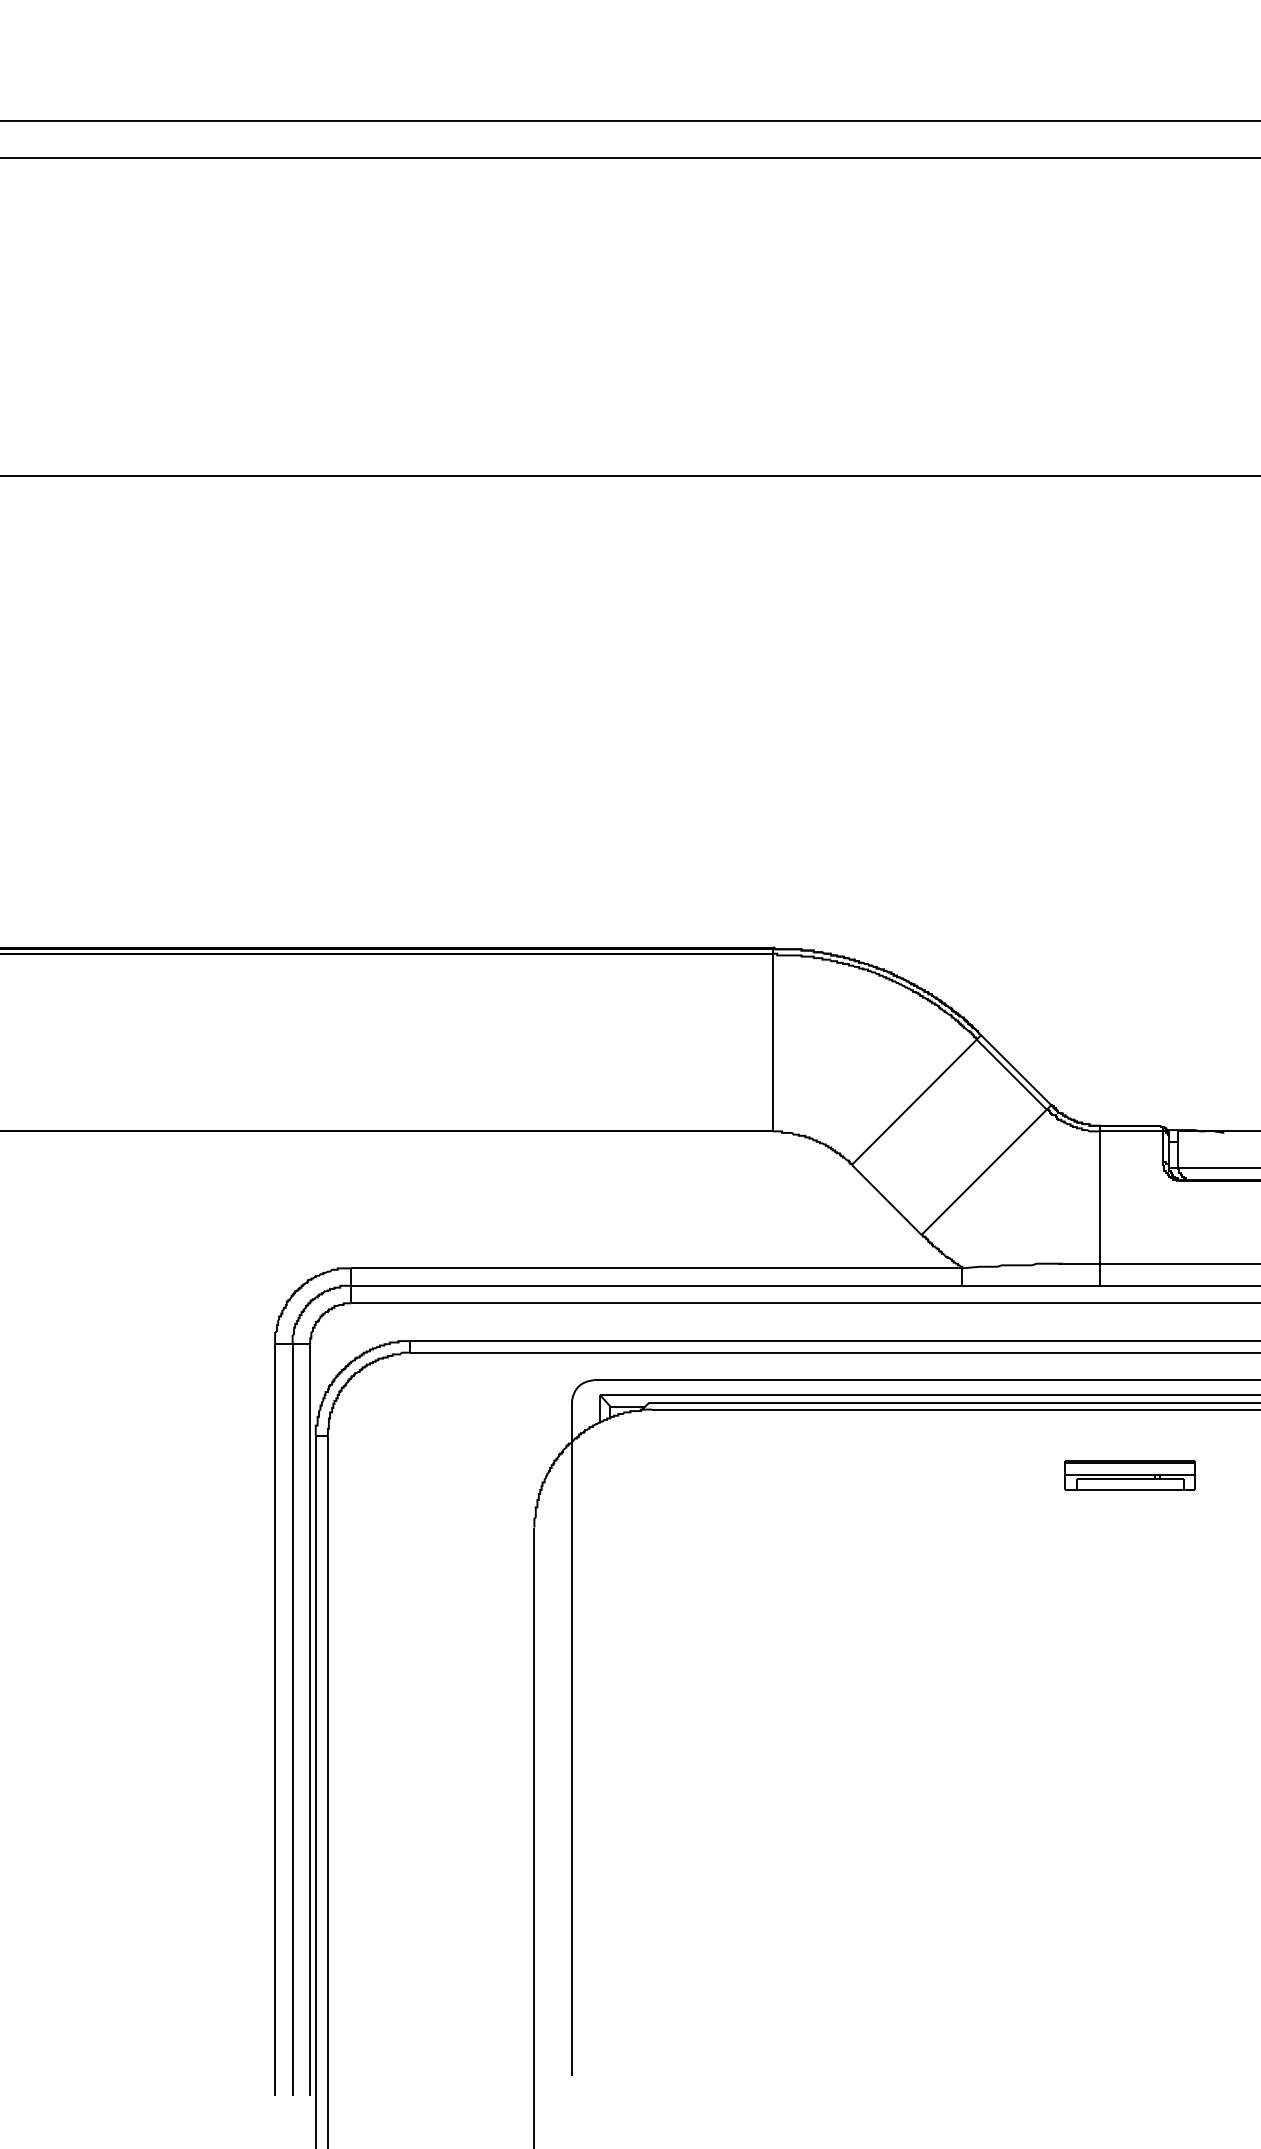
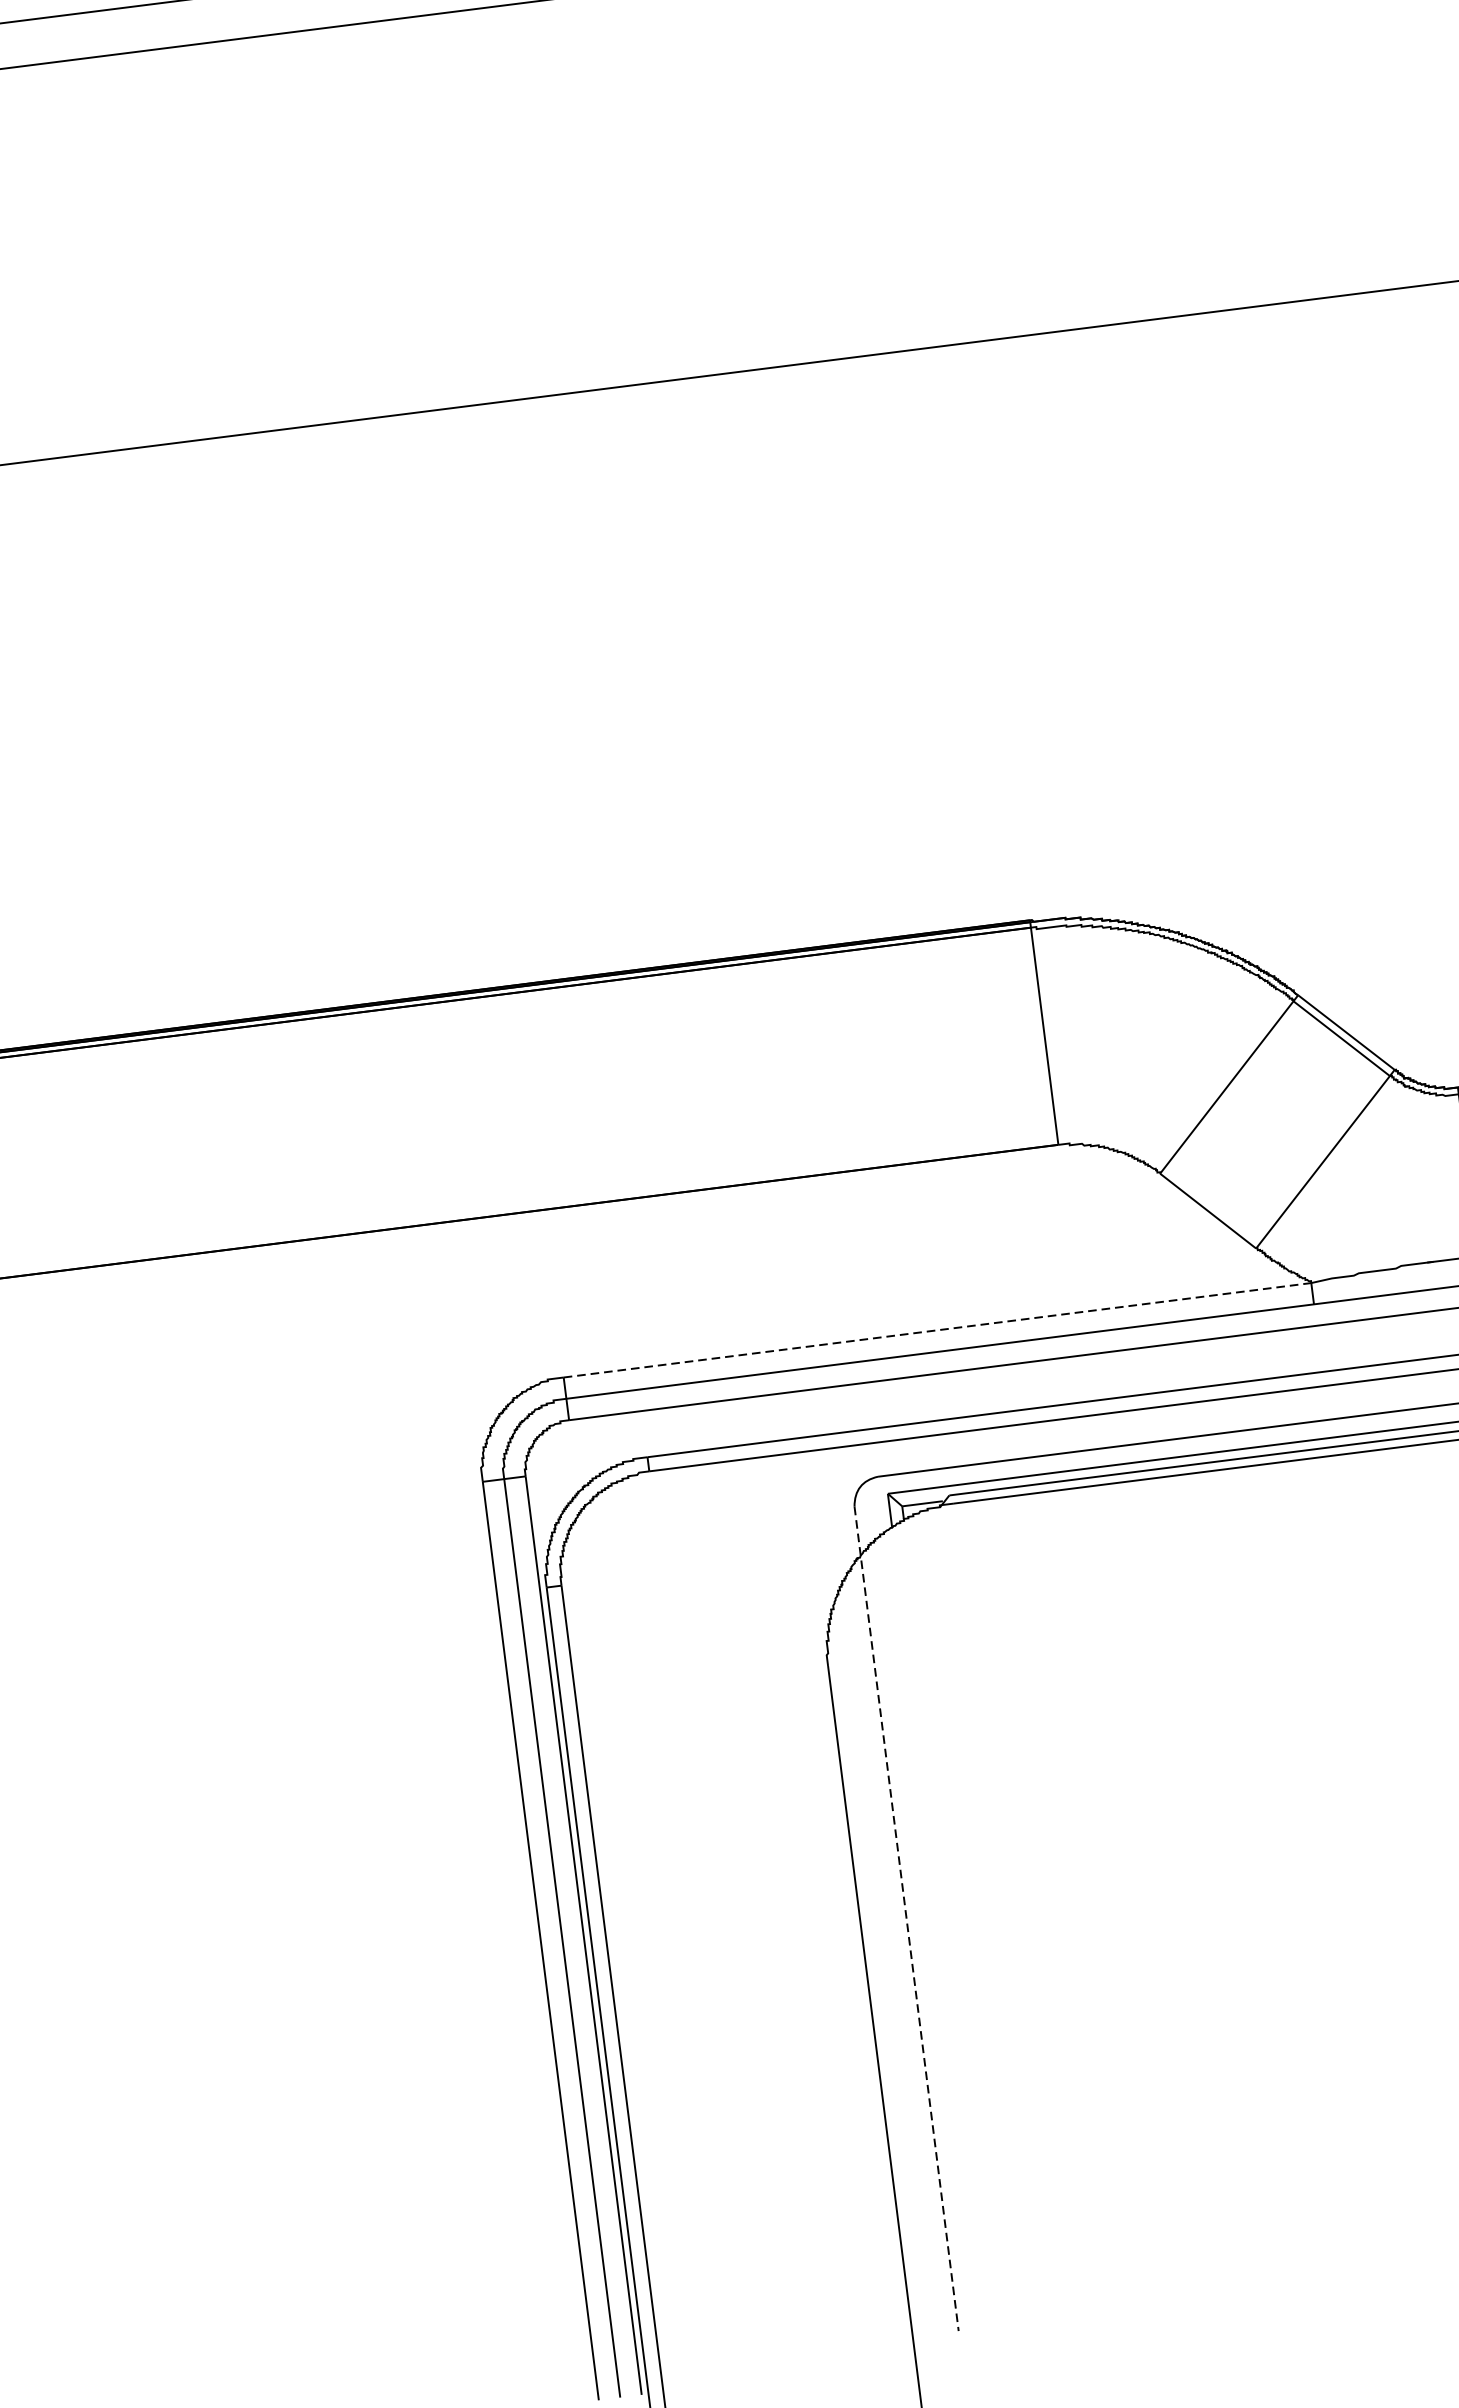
line: (656, 1268) -> (937, 1330), solid -> dashed
line: (571, 1739) -> (906, 1919), solid -> dashed

